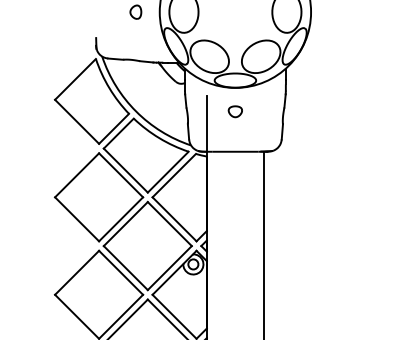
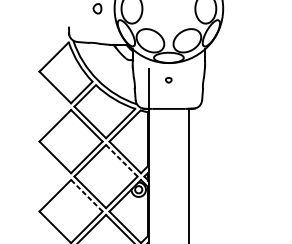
part: (234, 111) -> (168, 80), size x0.6
line: (169, 223) -> (121, 160), solid -> dashed
line: (120, 272) -> (86, 195), solid -> dashed

